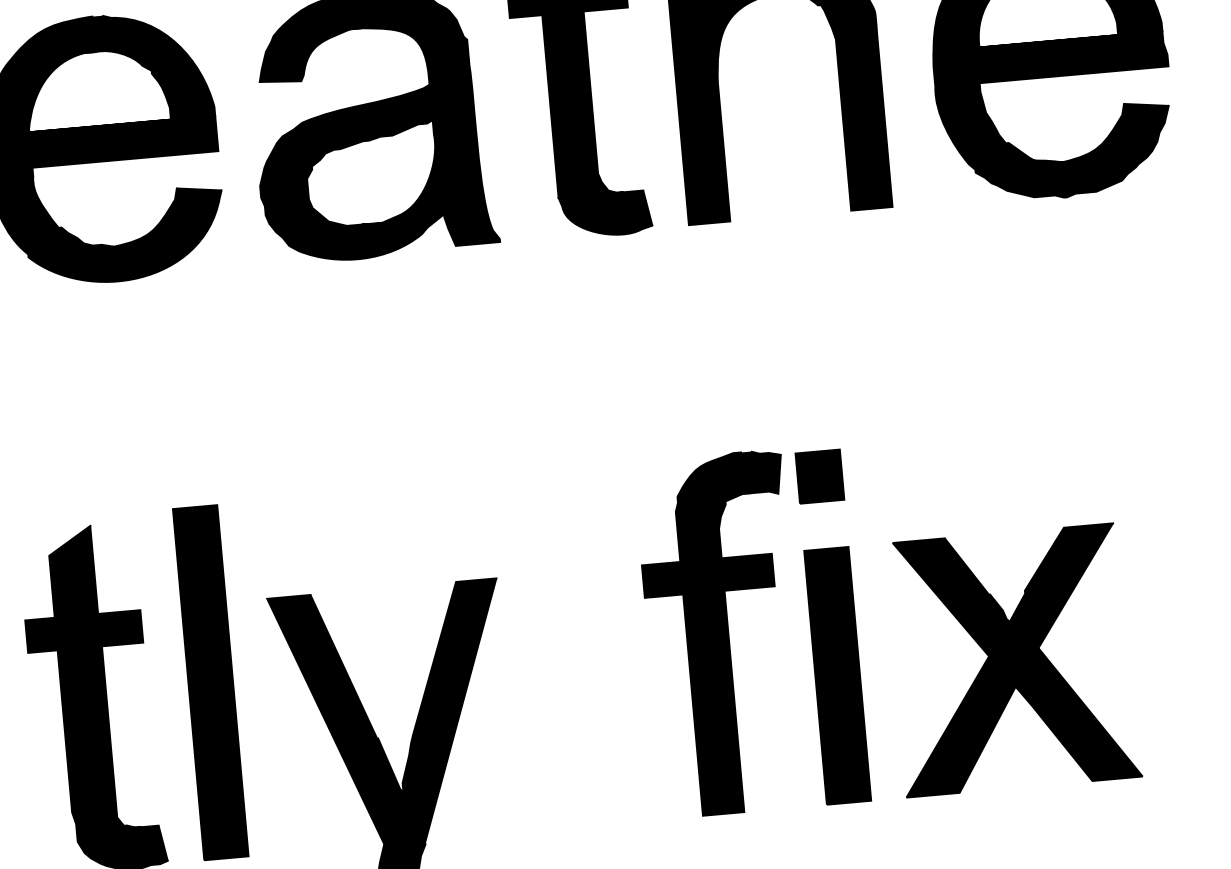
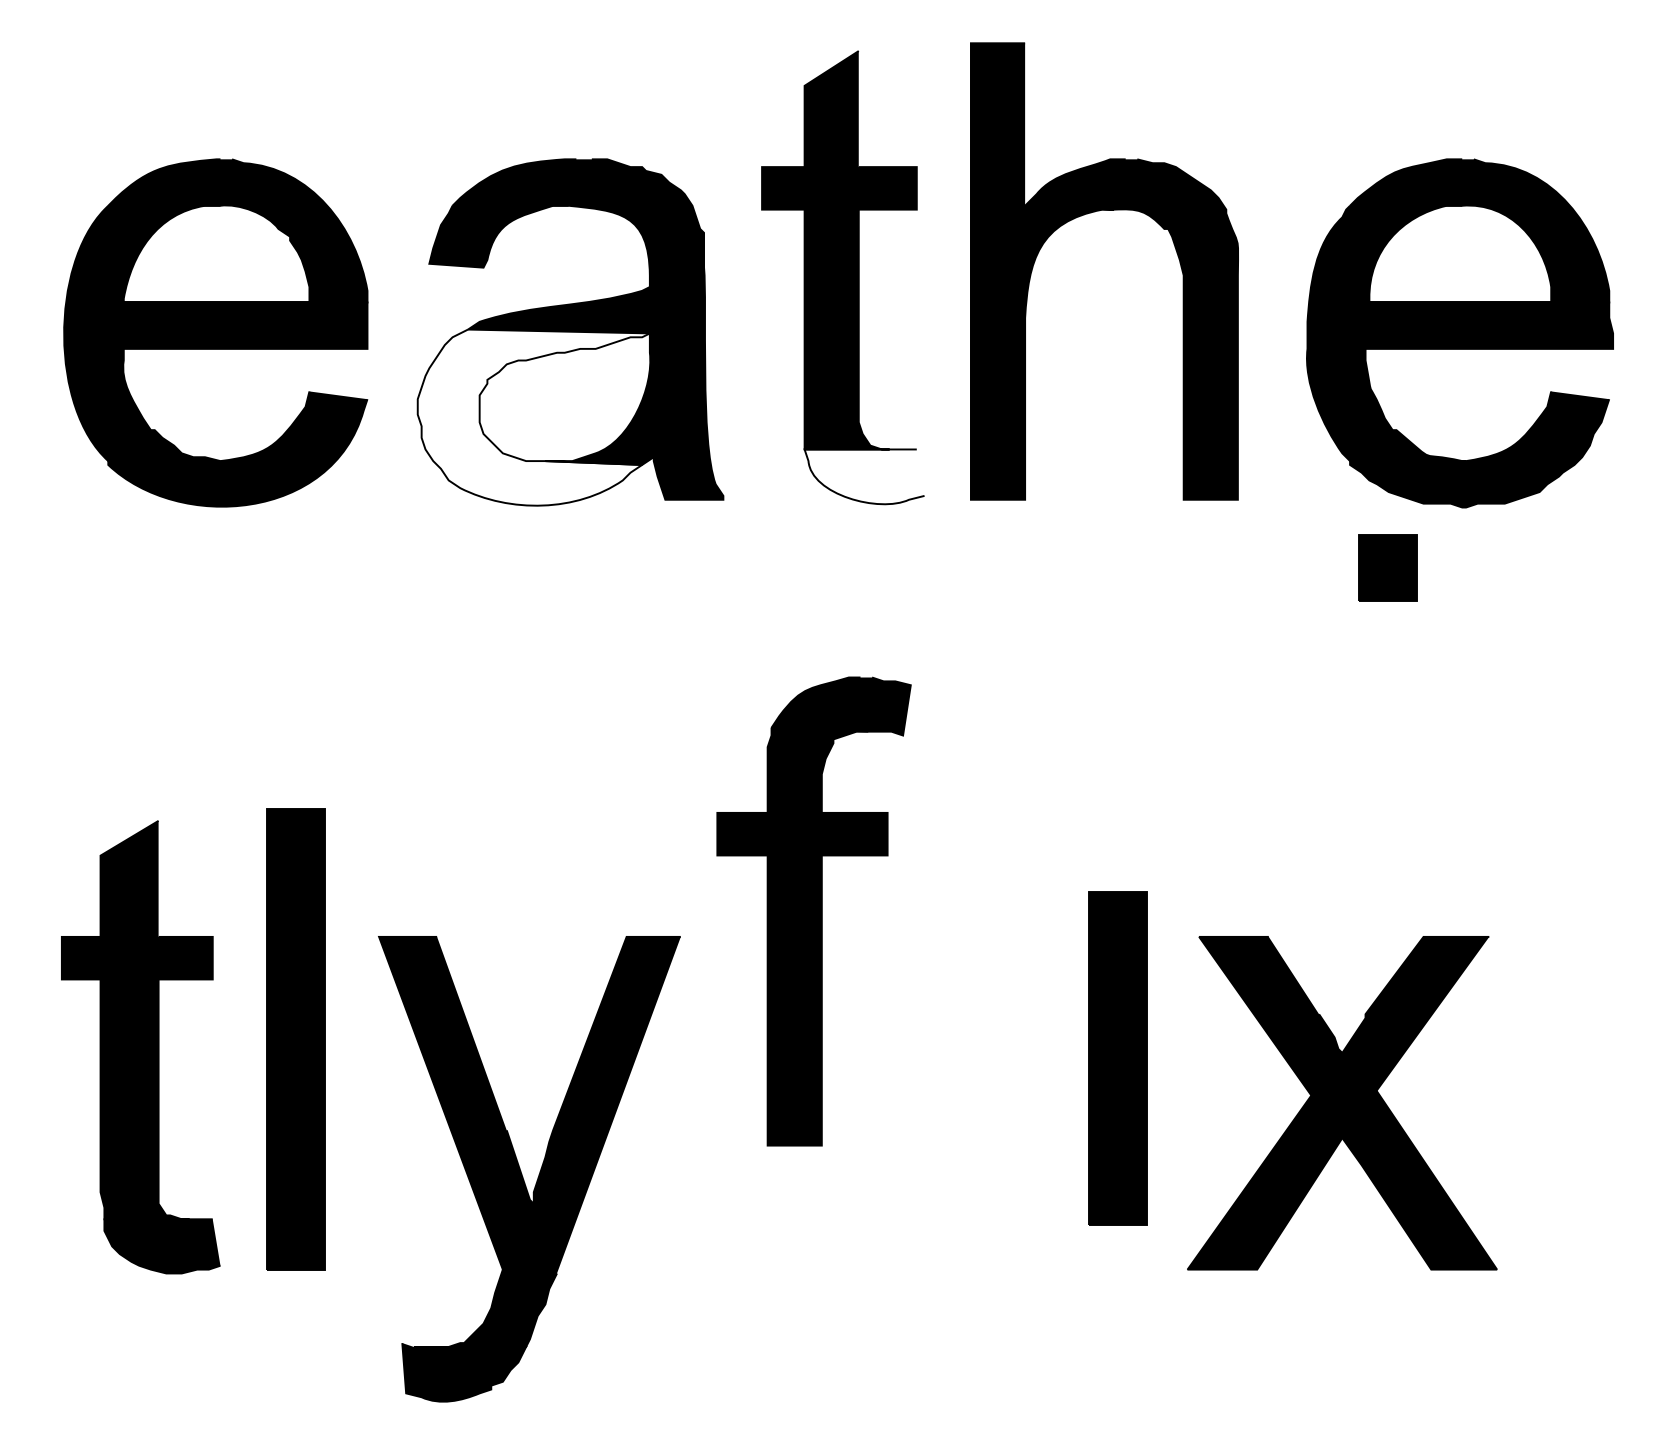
fill: (349, 192) -> (533, 417), removed
fill: (606, 214) -> (864, 476), removed
part: (819, 476) -> (1387, 567), moved
part: (722, 634) -> (813, 911), moved
part: (837, 676) -> (1117, 1058), moved

